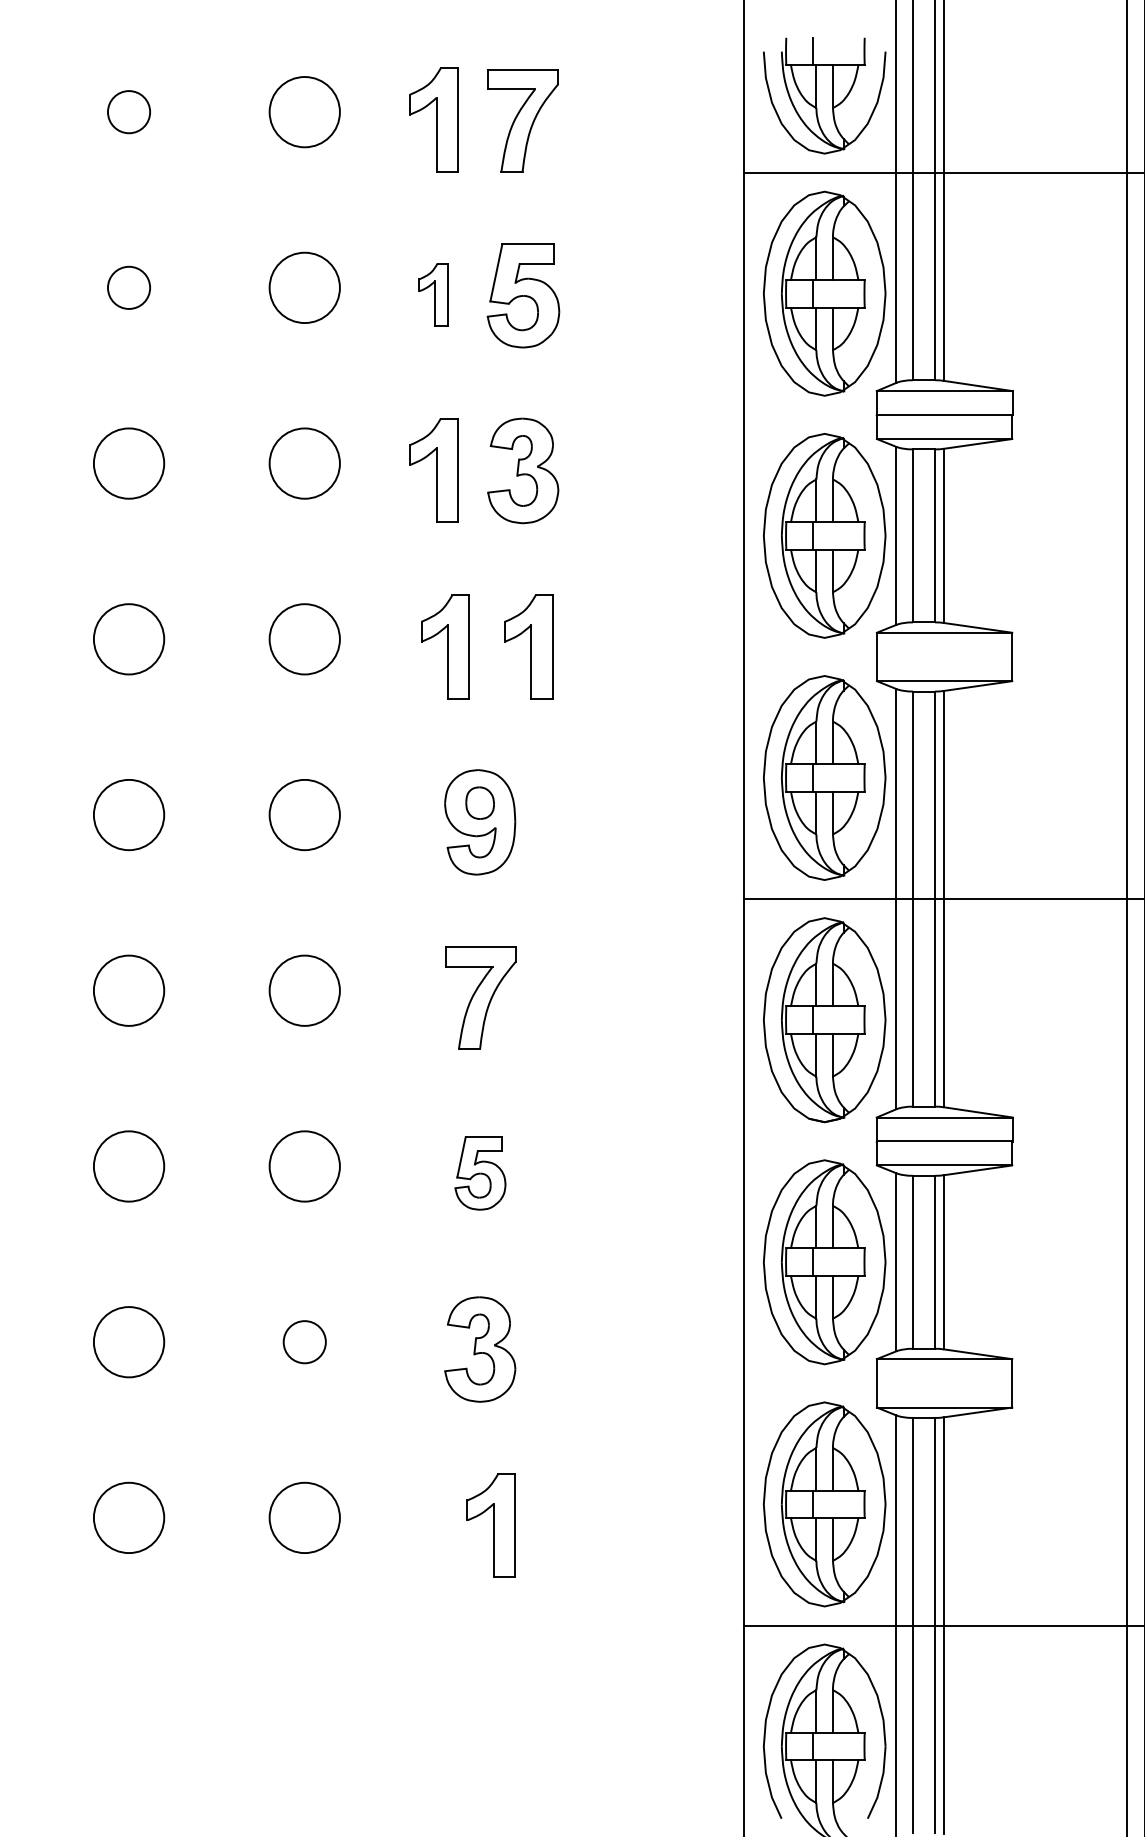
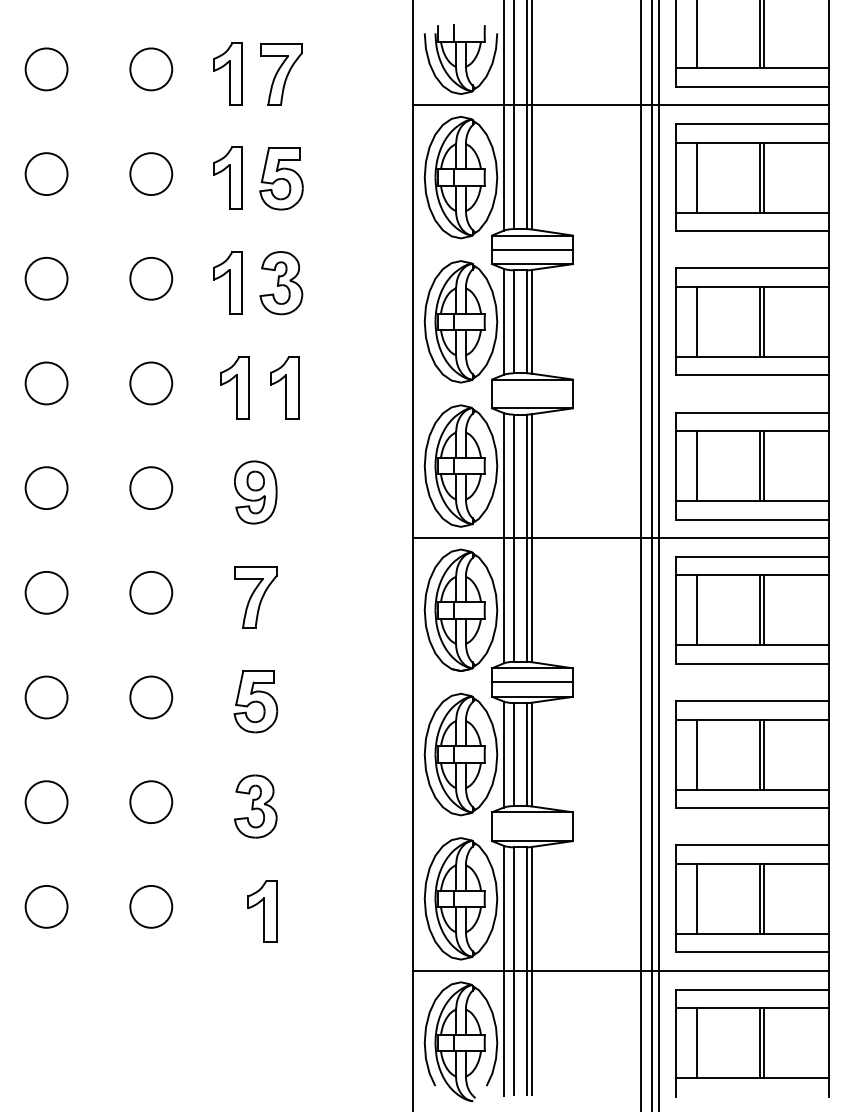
circle: (128, 112) -> (46, 69), size x1.67
circle: (128, 288) -> (46, 174), size x1.67
part: (432, 293) -> (227, 177), size x1.67
part: (479, 1173) -> (255, 701), size x1.43
circle: (305, 1342) -> (151, 802), size x1.67

